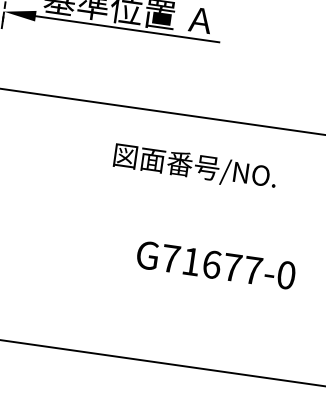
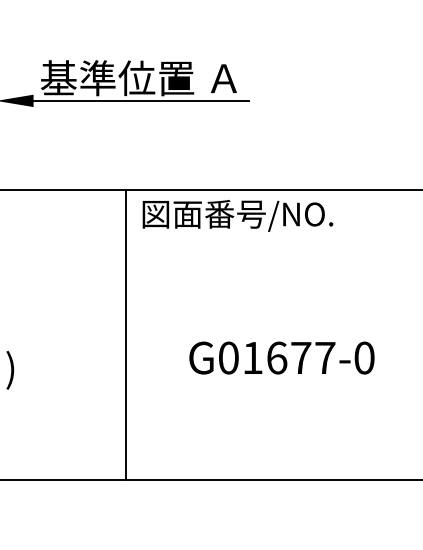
text: (194, 167) -> (237, 215), moved
line: (85, 226) -> (125, 334), added
text: (170, 258) -> (228, 357), G71677-0 -> G01677-0

